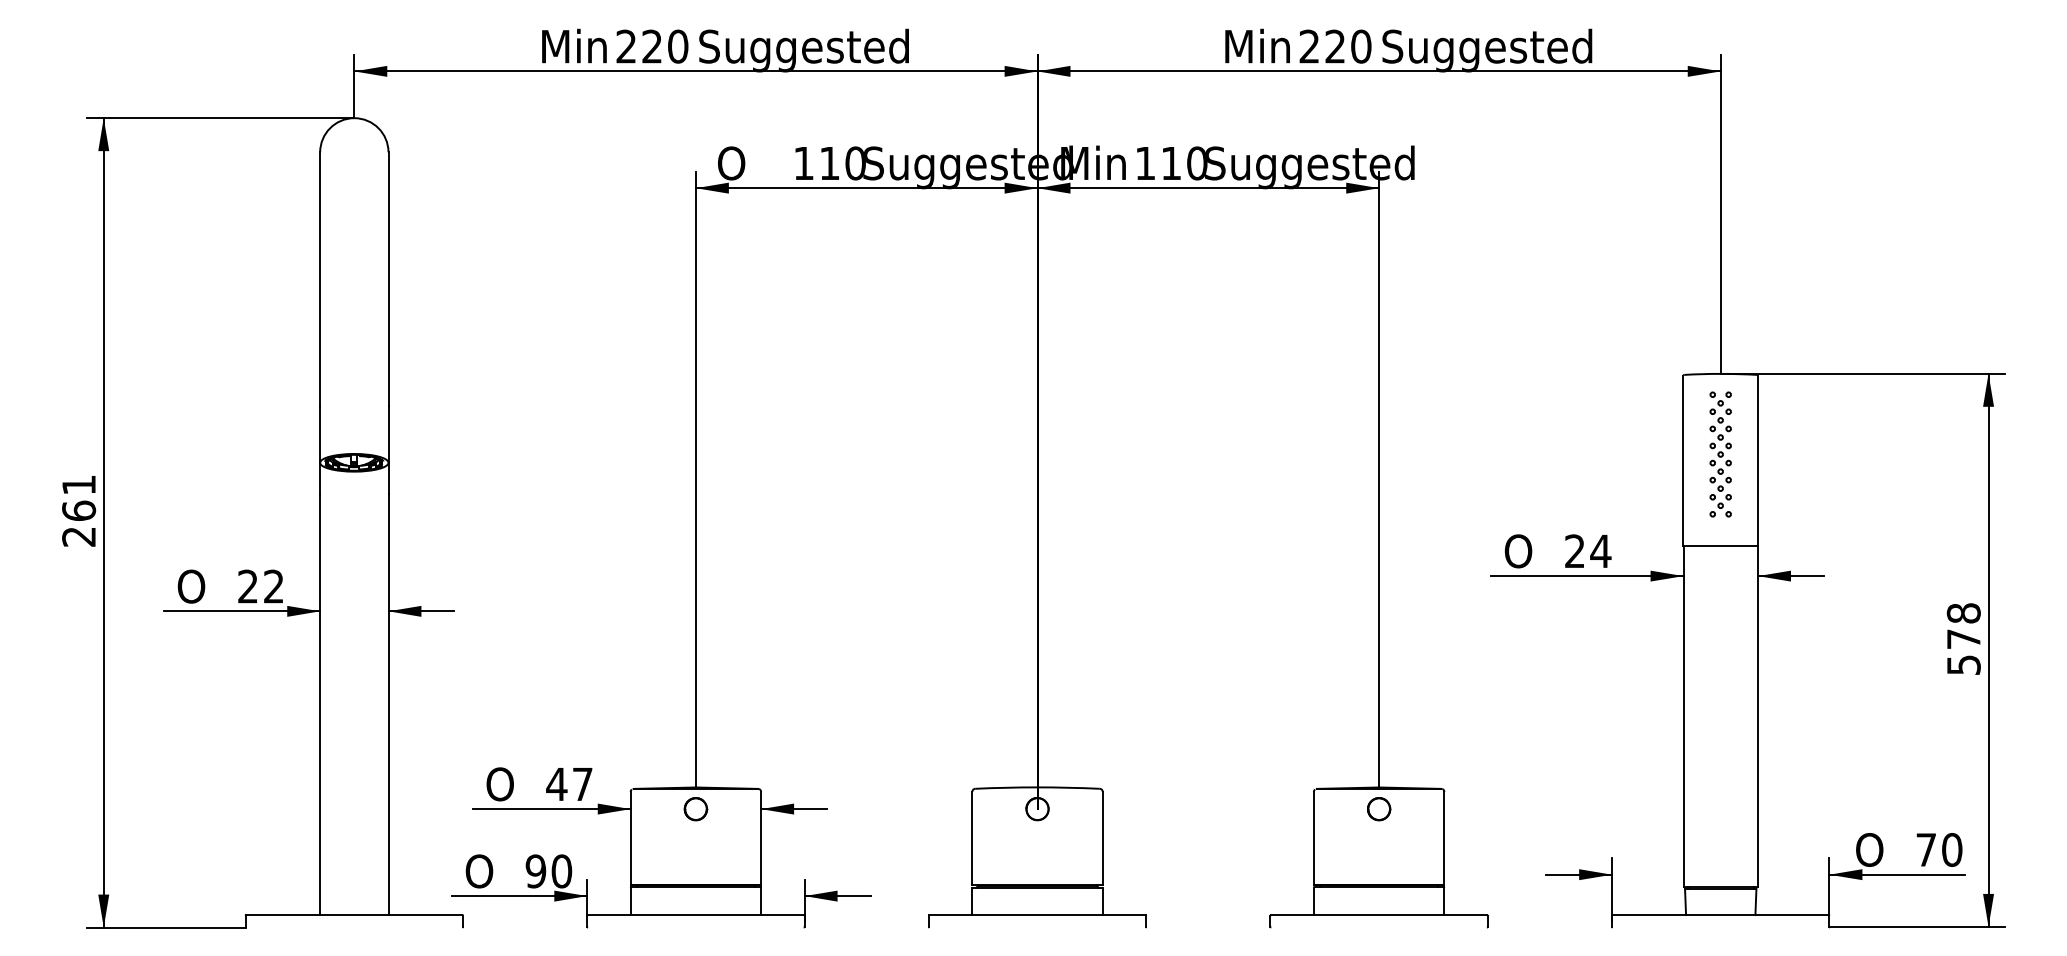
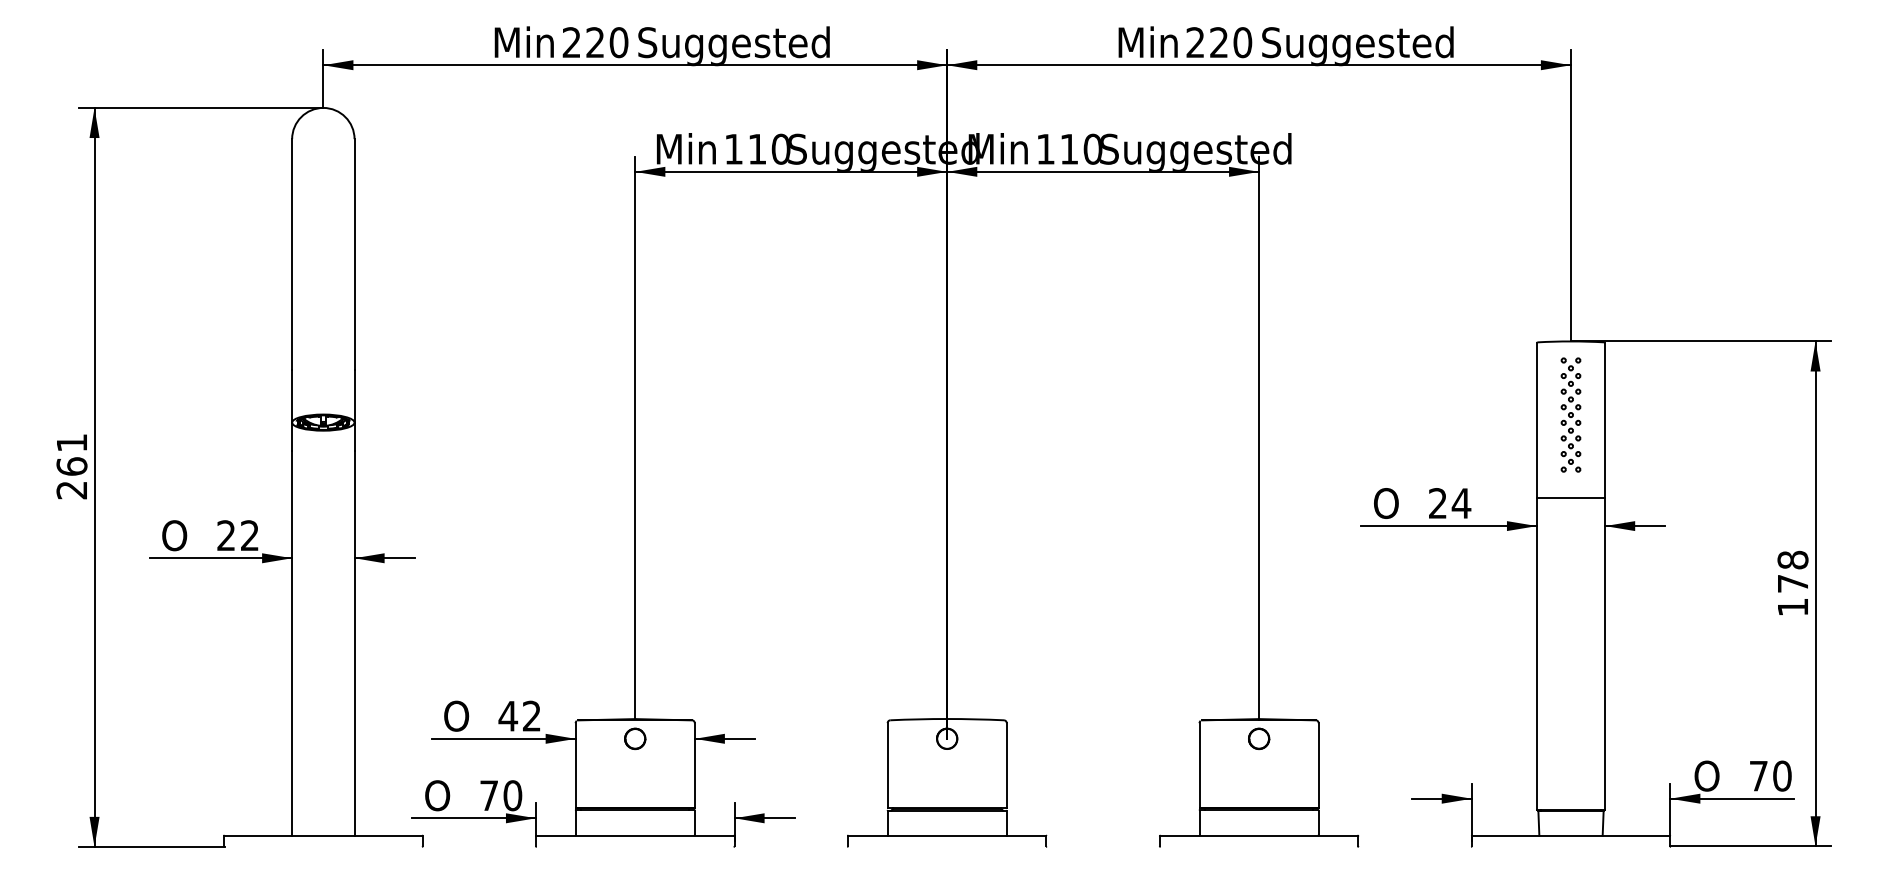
text: (751, 162) -> (686, 148), O -> Min
text: (1963, 664) -> (1792, 606), 578 -> 178
text: (582, 783) -> (531, 715), 47 -> 42
text: (535, 871) -> (488, 795), 90 -> 70

